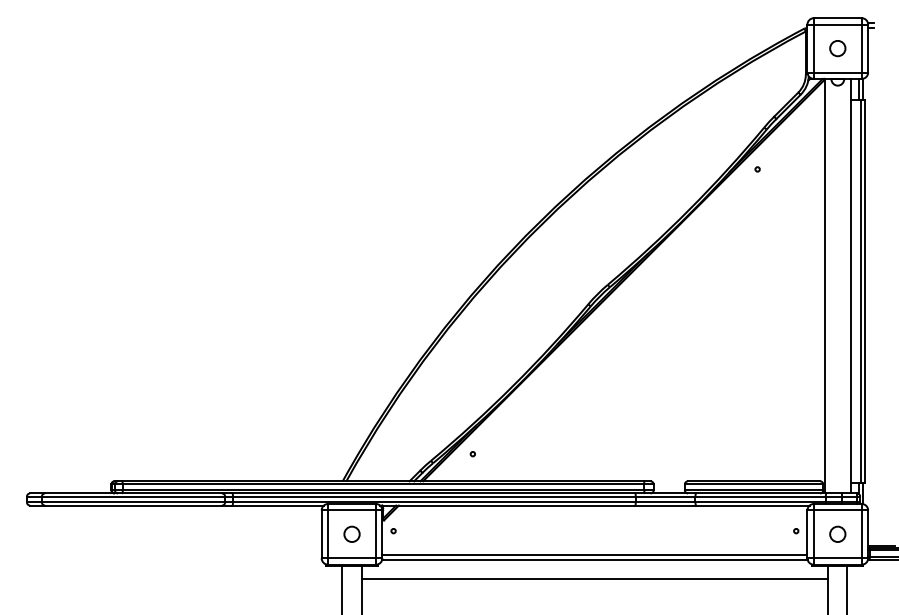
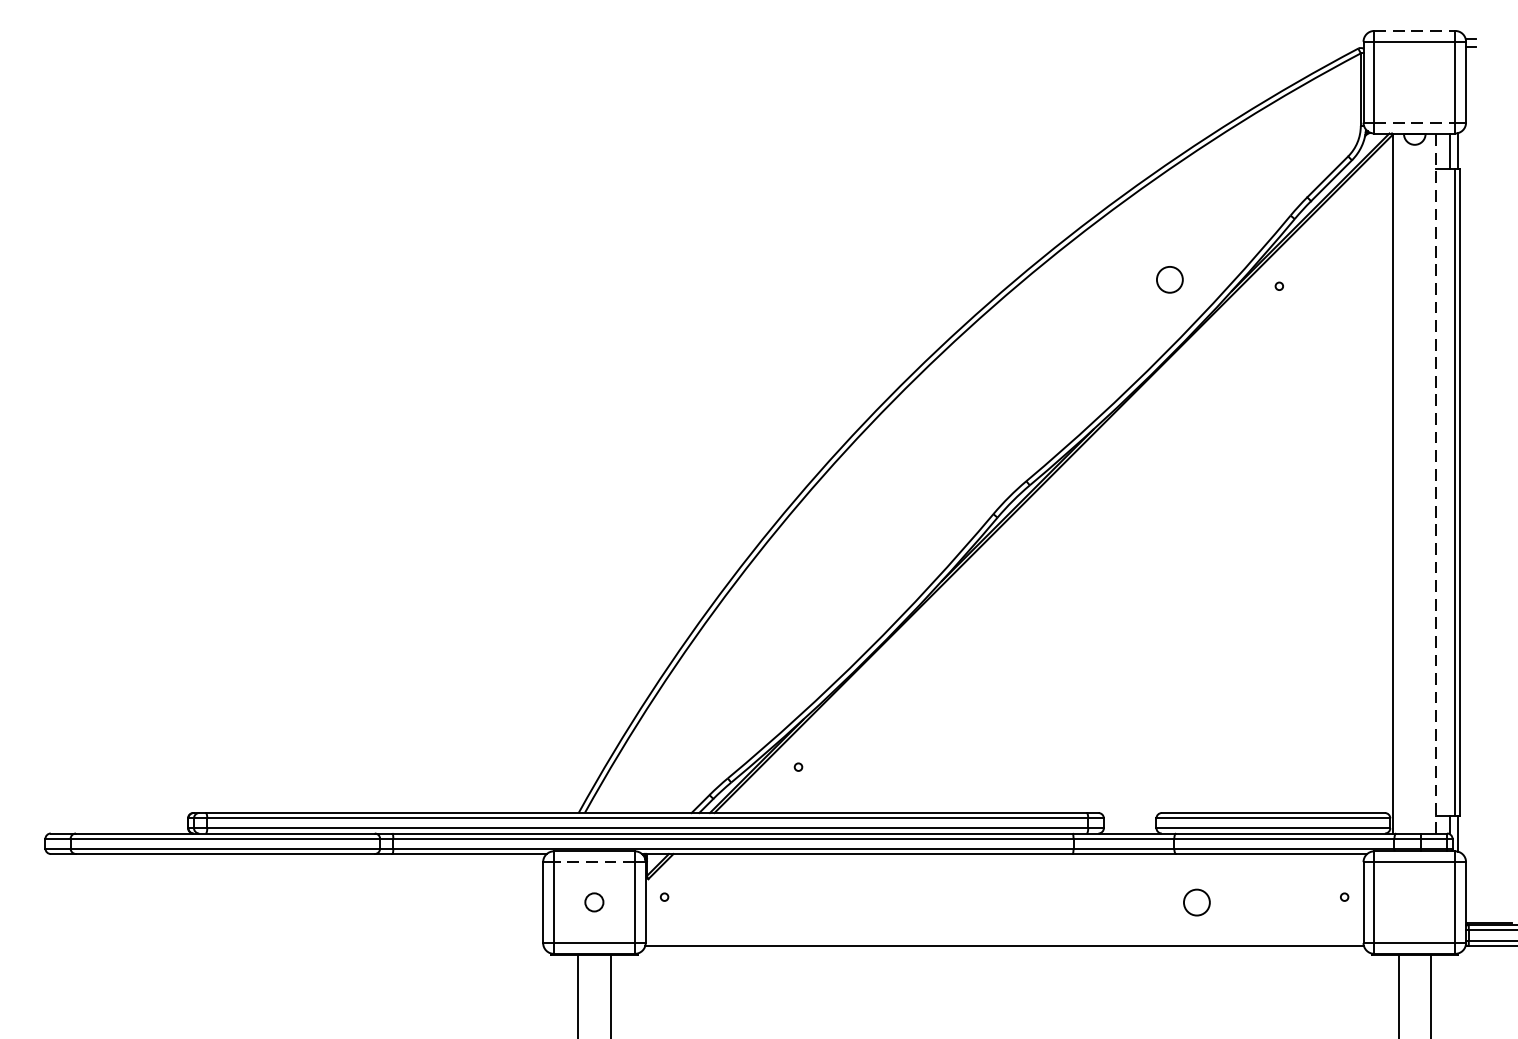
line: (837, 18) -> (1414, 31), solid -> dashed
circle: (837, 48) -> (1169, 279), moved
line: (837, 72) -> (1414, 122), solid -> dashed
line: (850, 285) -> (1436, 482), solid -> dashed
line: (352, 510) -> (595, 862), solid -> dashed
circle: (351, 533) -> (593, 901), size x0.7
circle: (837, 533) -> (1196, 901), moved
line: (594, 555) -> (1003, 938), removed
line: (594, 579) -> (1003, 978), removed

